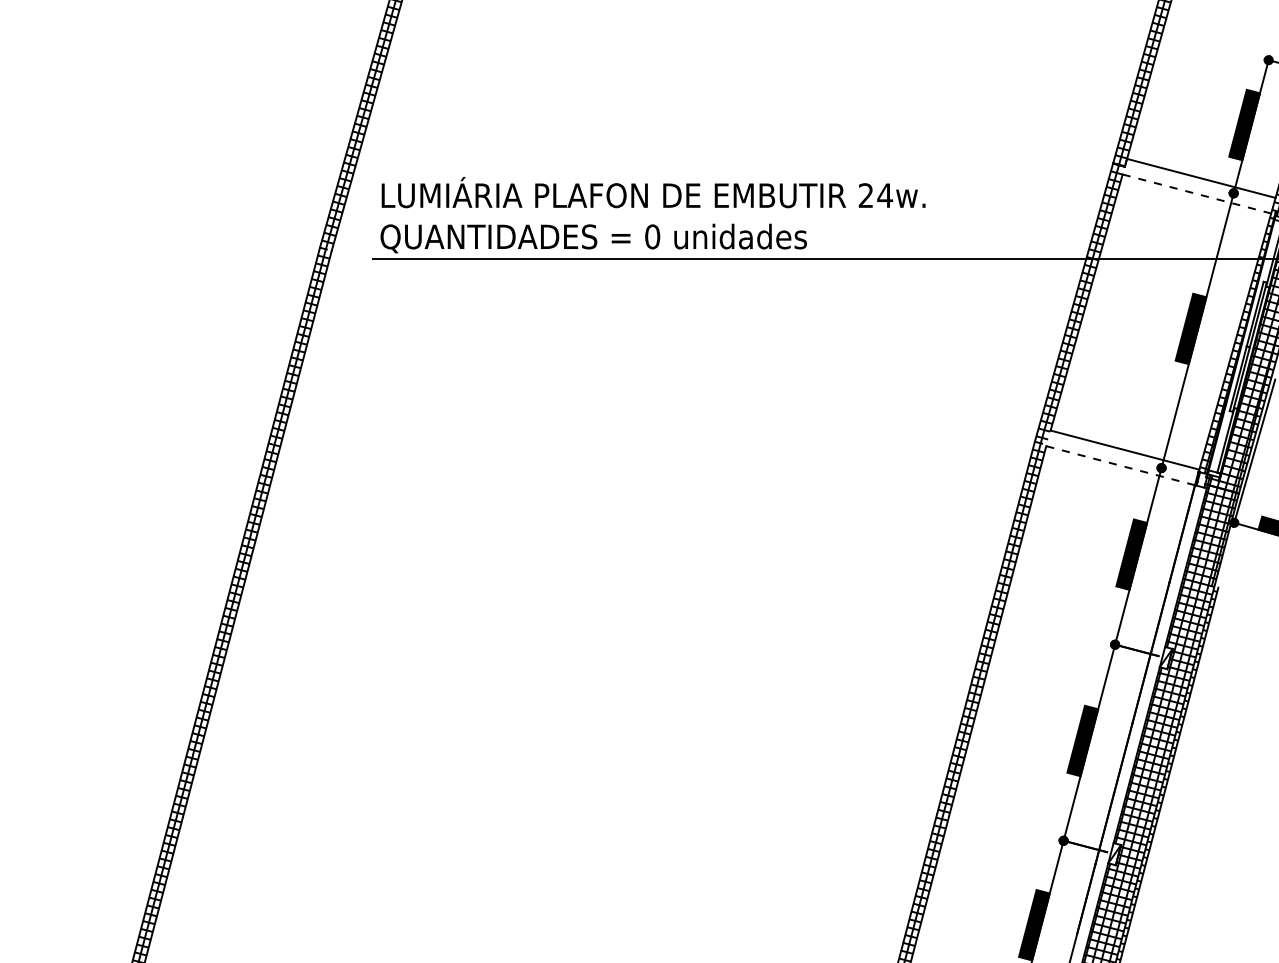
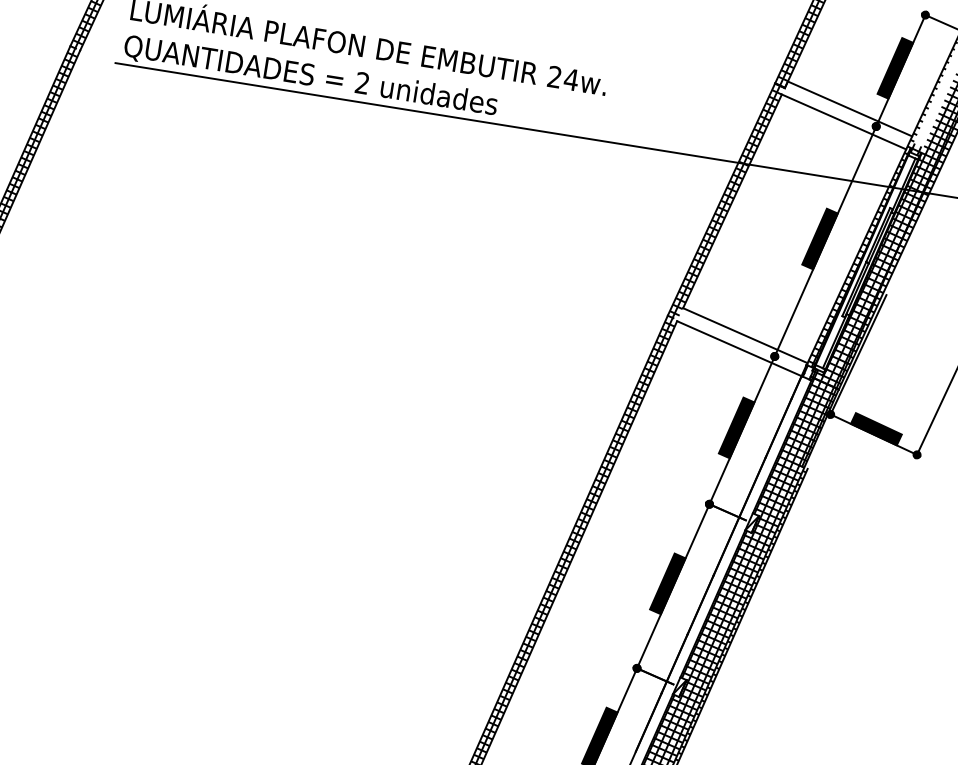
line: (1196, 194) -> (843, 122), dashed -> solid
text: (652, 236) -> (362, 82), 0 -> 2
line: (1120, 465) -> (739, 348), dashed -> solid

